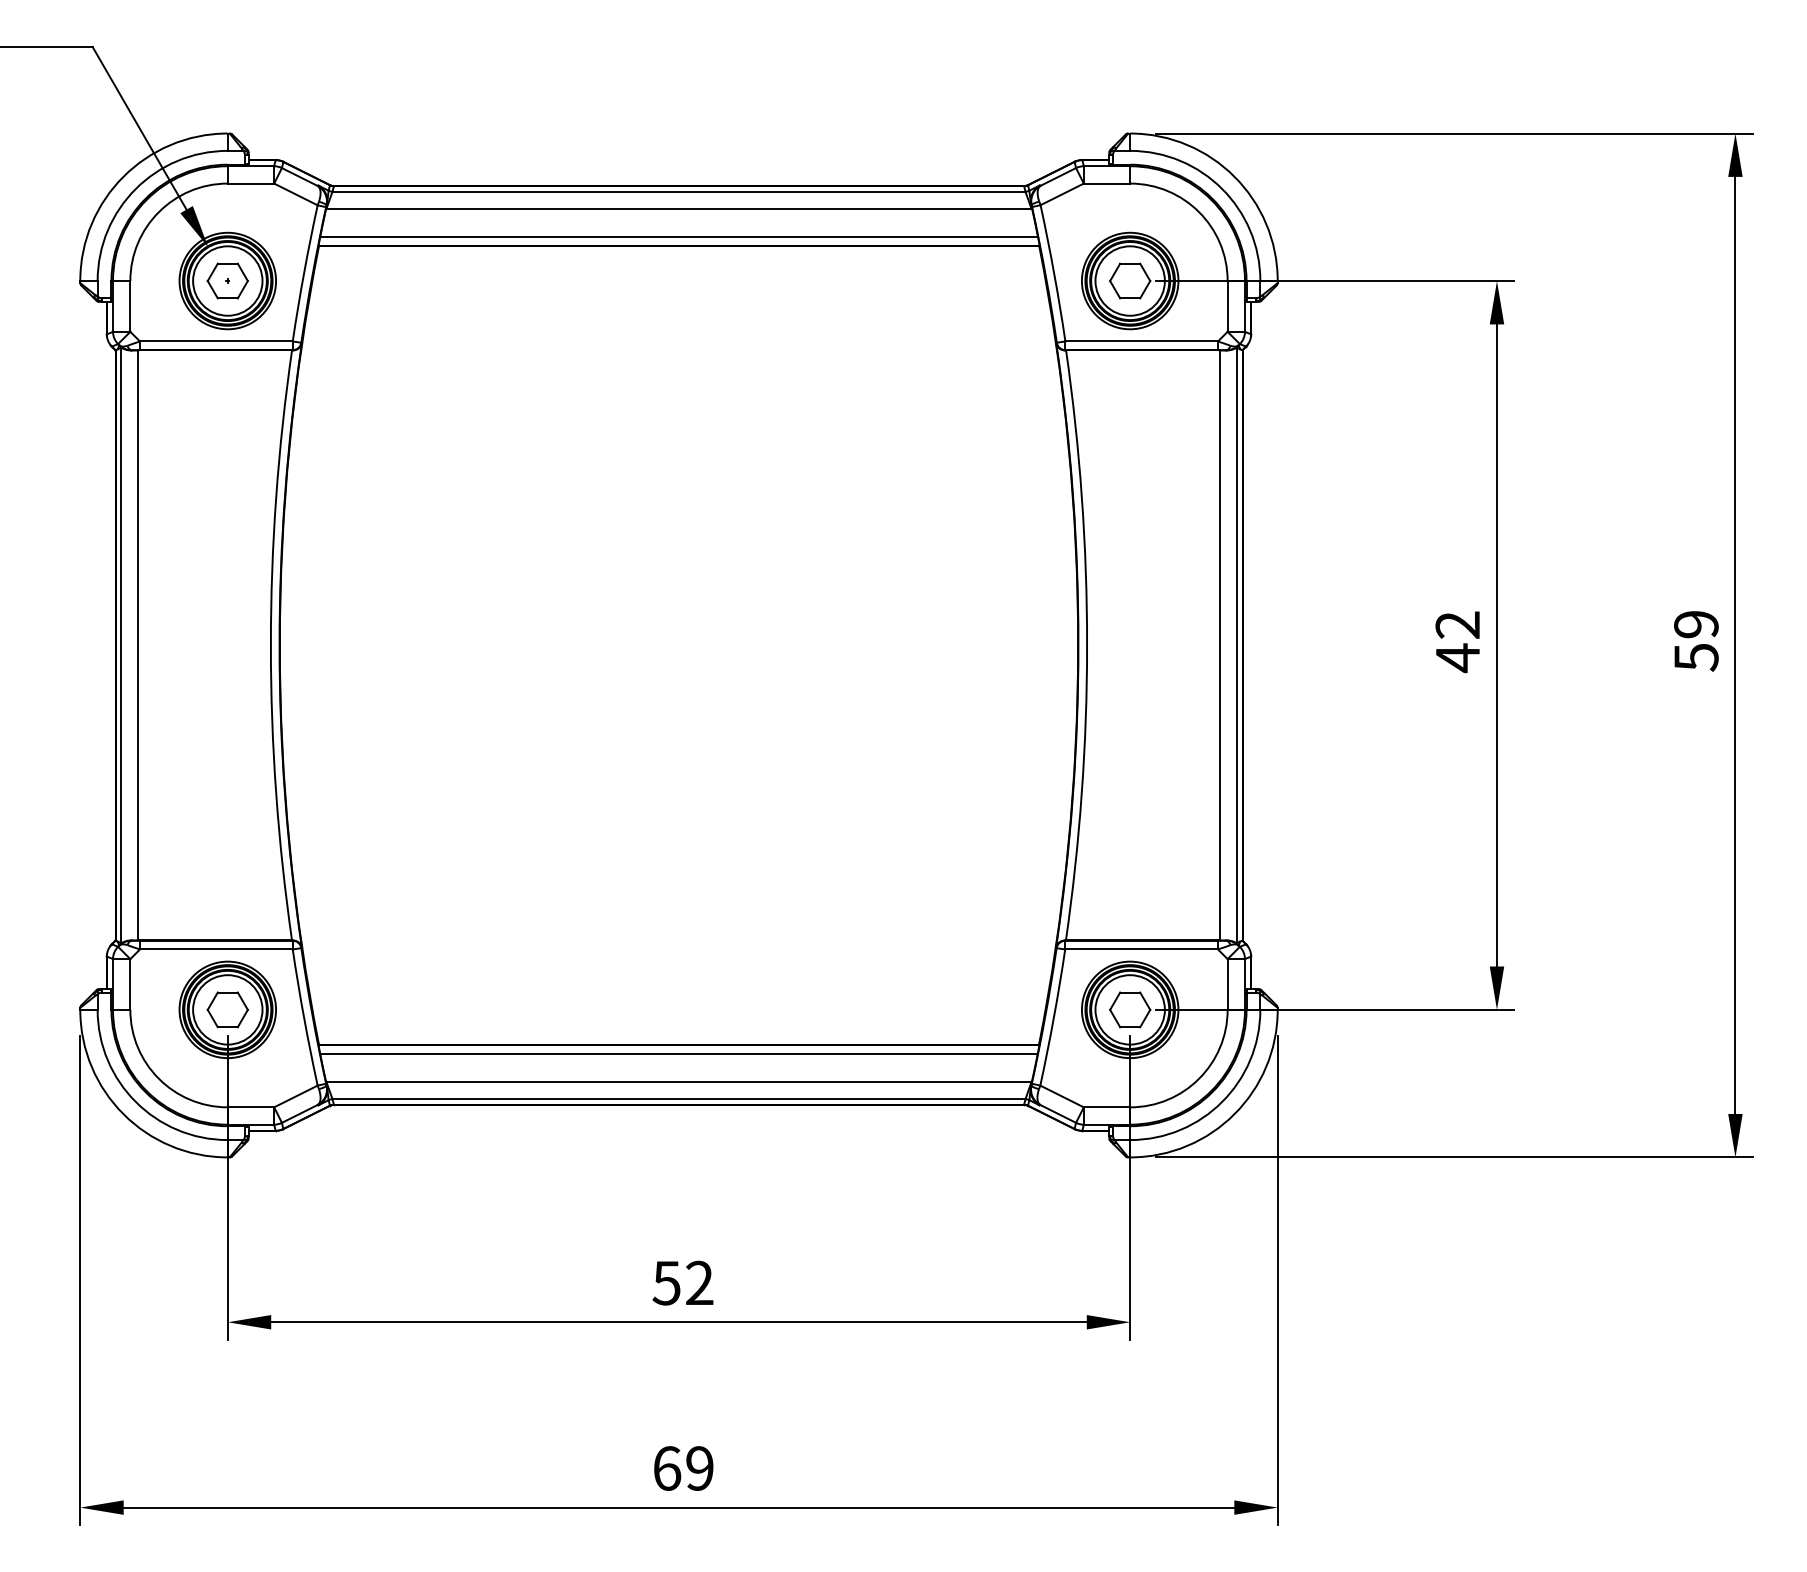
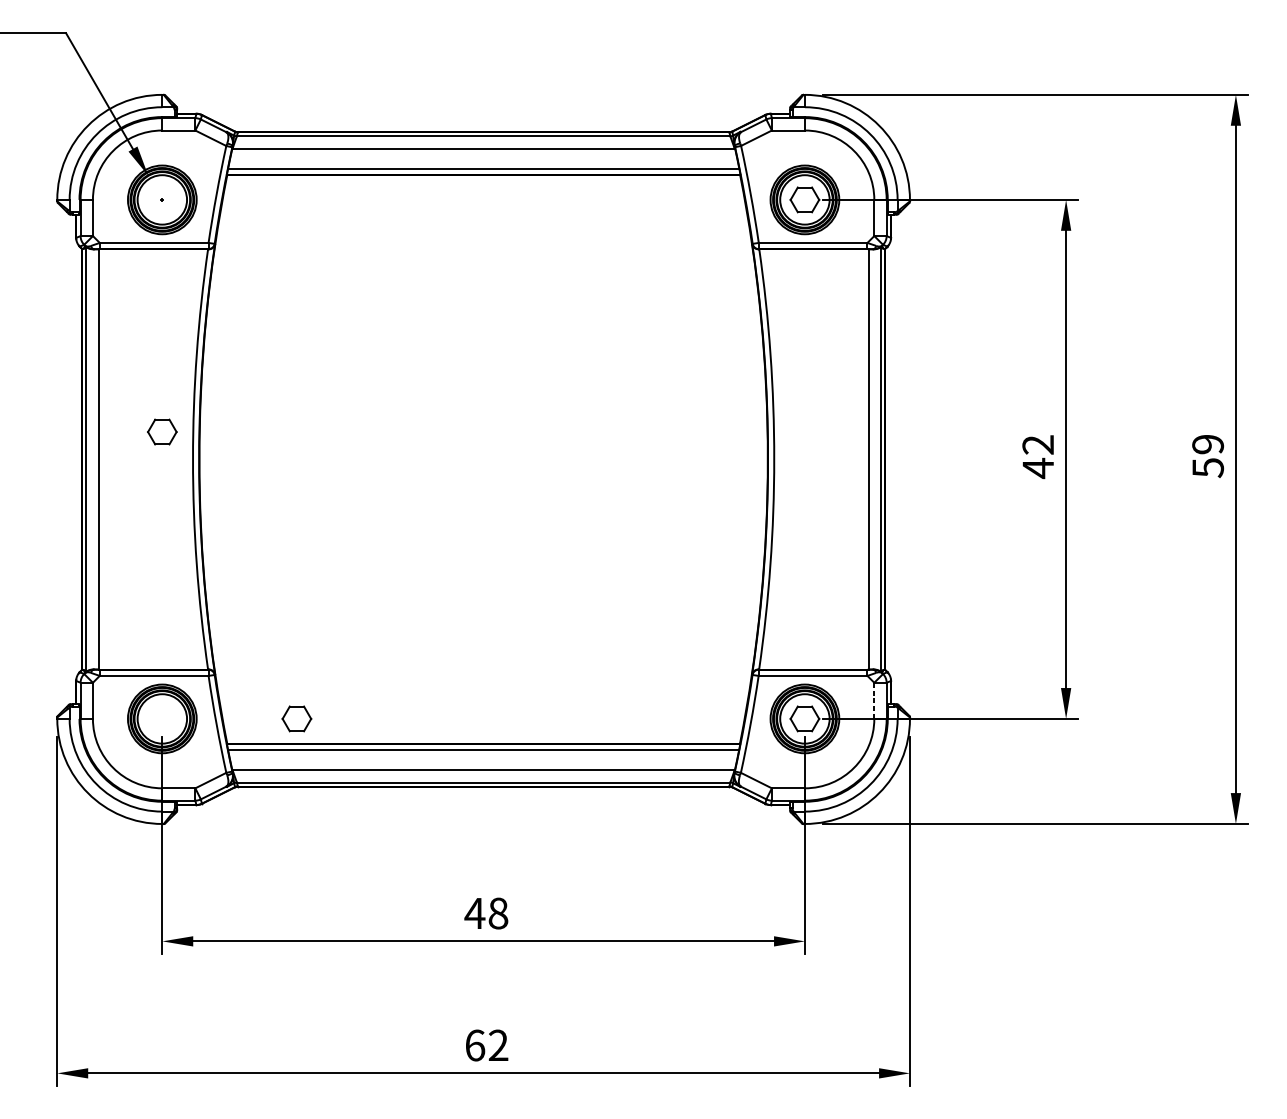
part: (227, 280) -> (162, 431), moved
line: (1227, 985) -> (874, 701), solid -> dashed
part: (227, 1009) -> (296, 718), moved
text: (682, 1282) -> (486, 913), 52 -> 48
text: (699, 1468) -> (498, 1045), 69 -> 62

